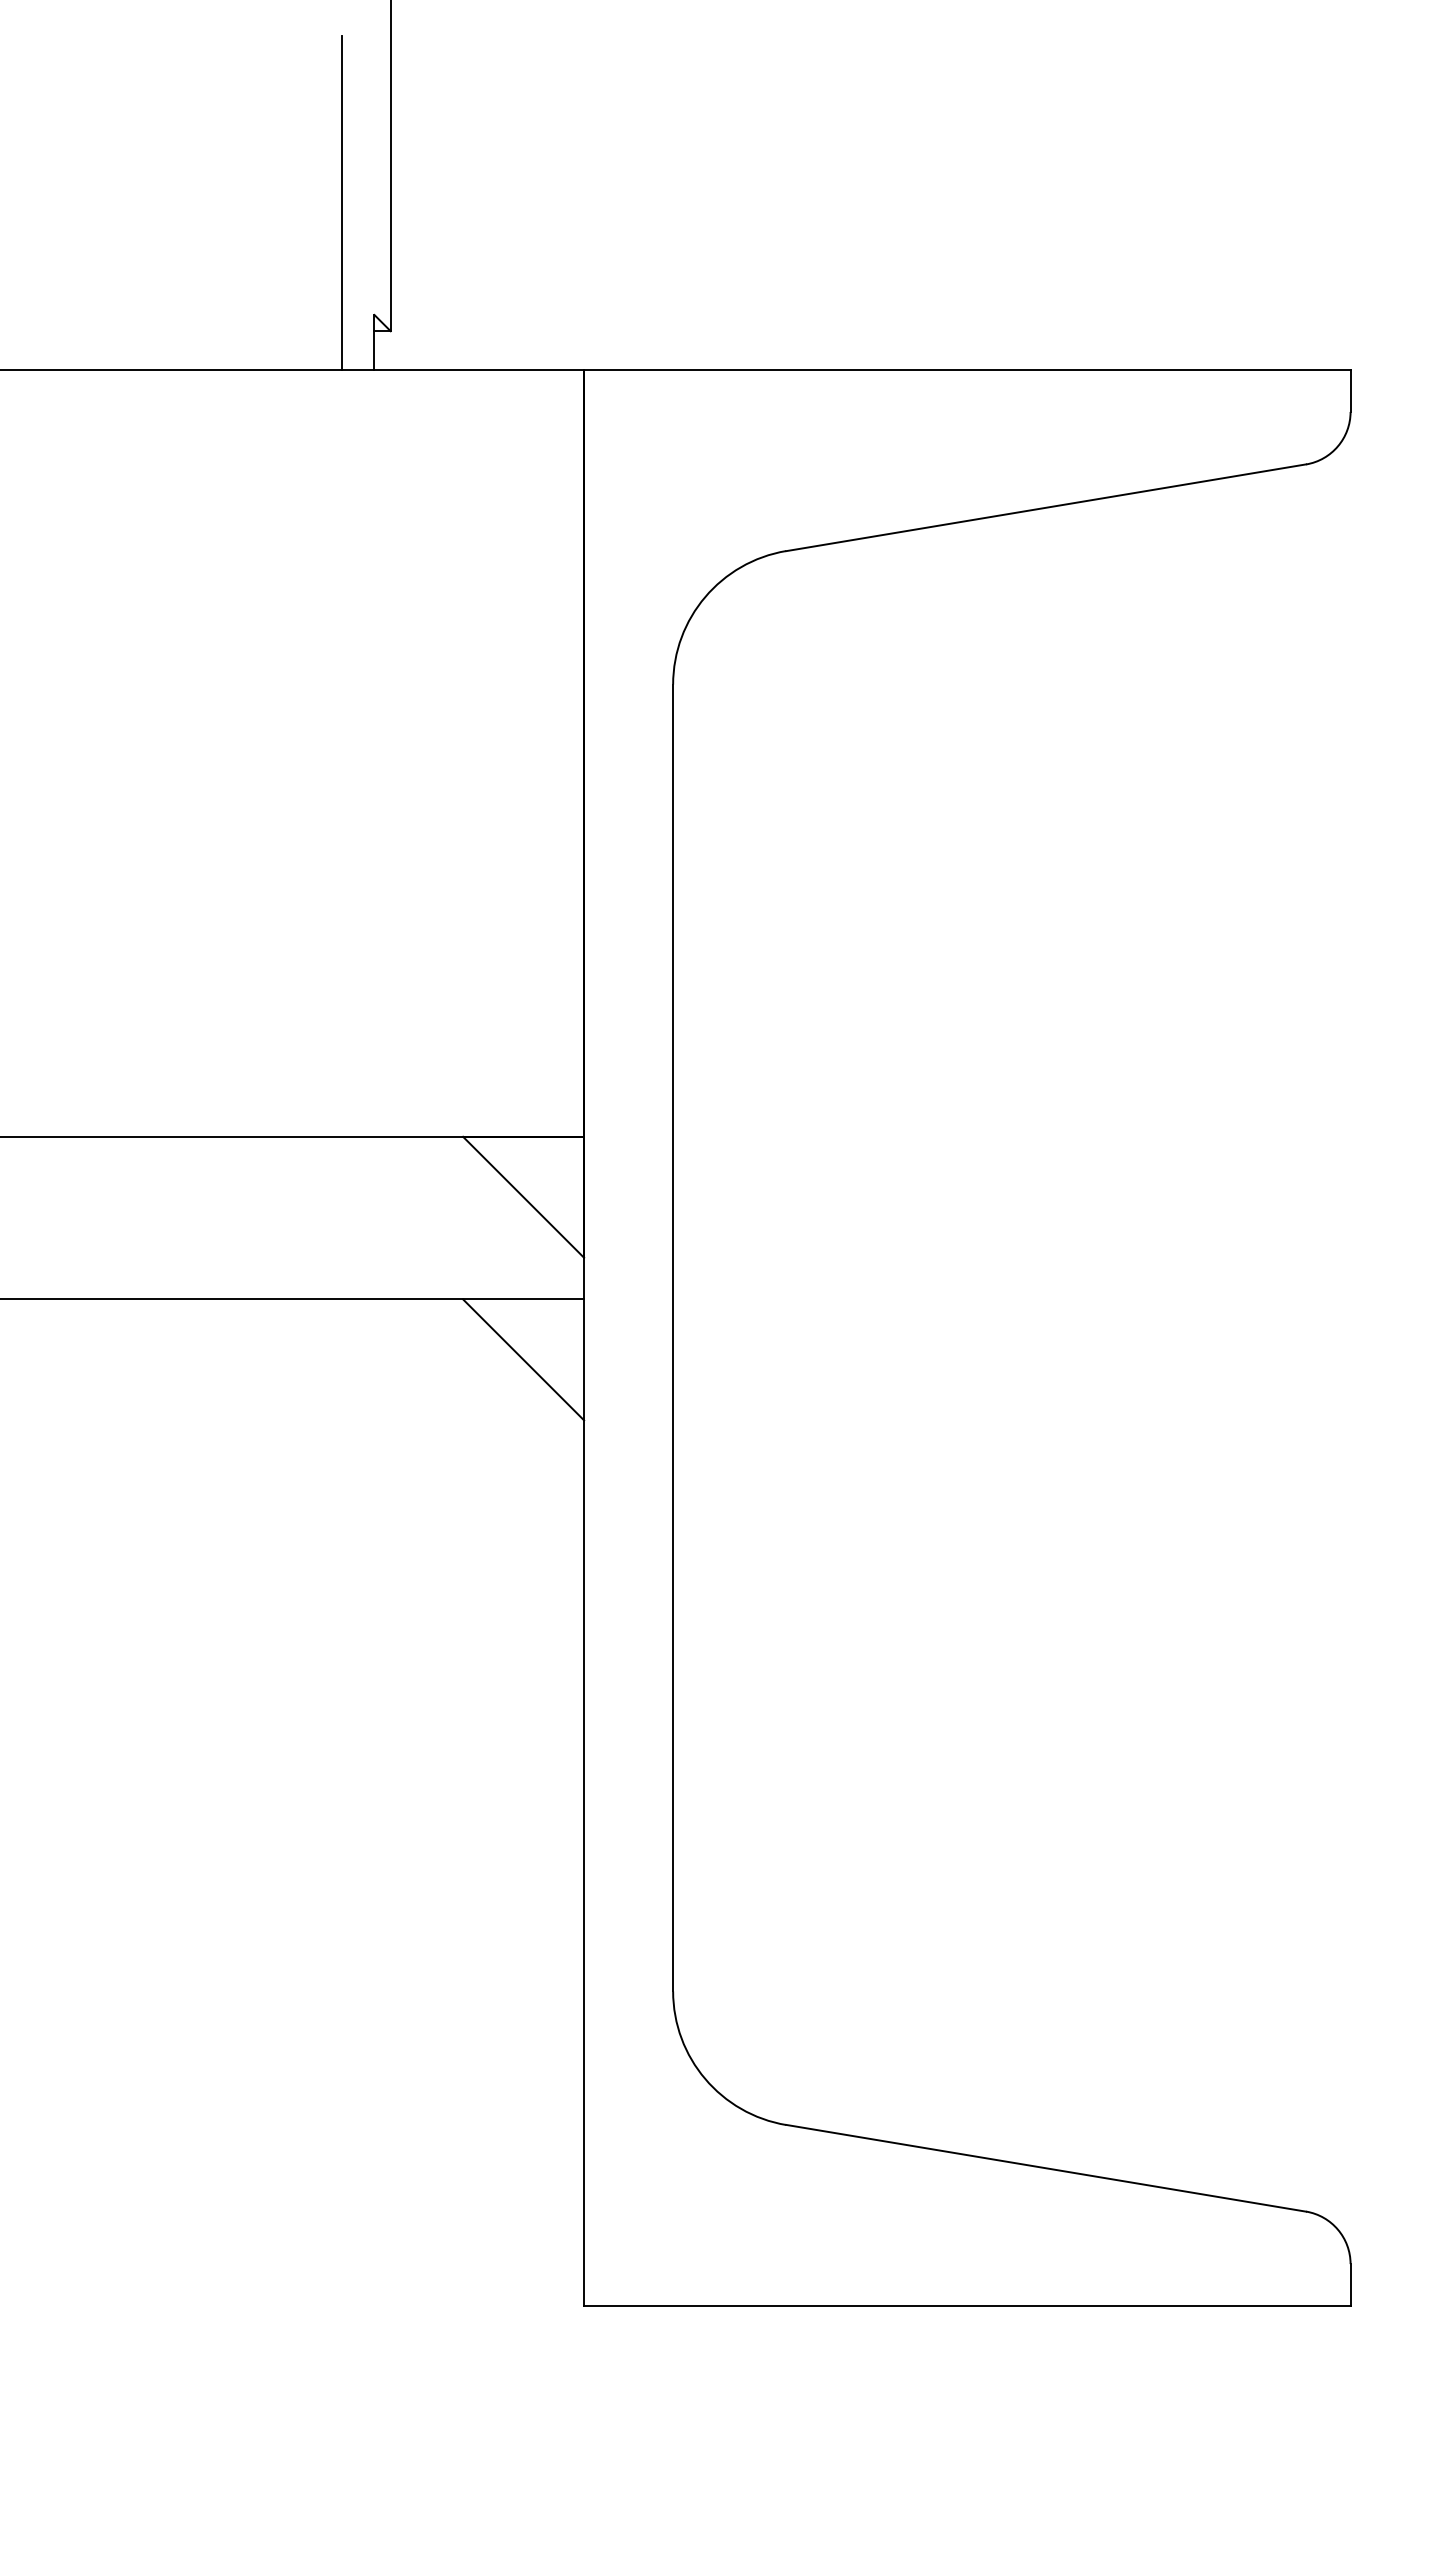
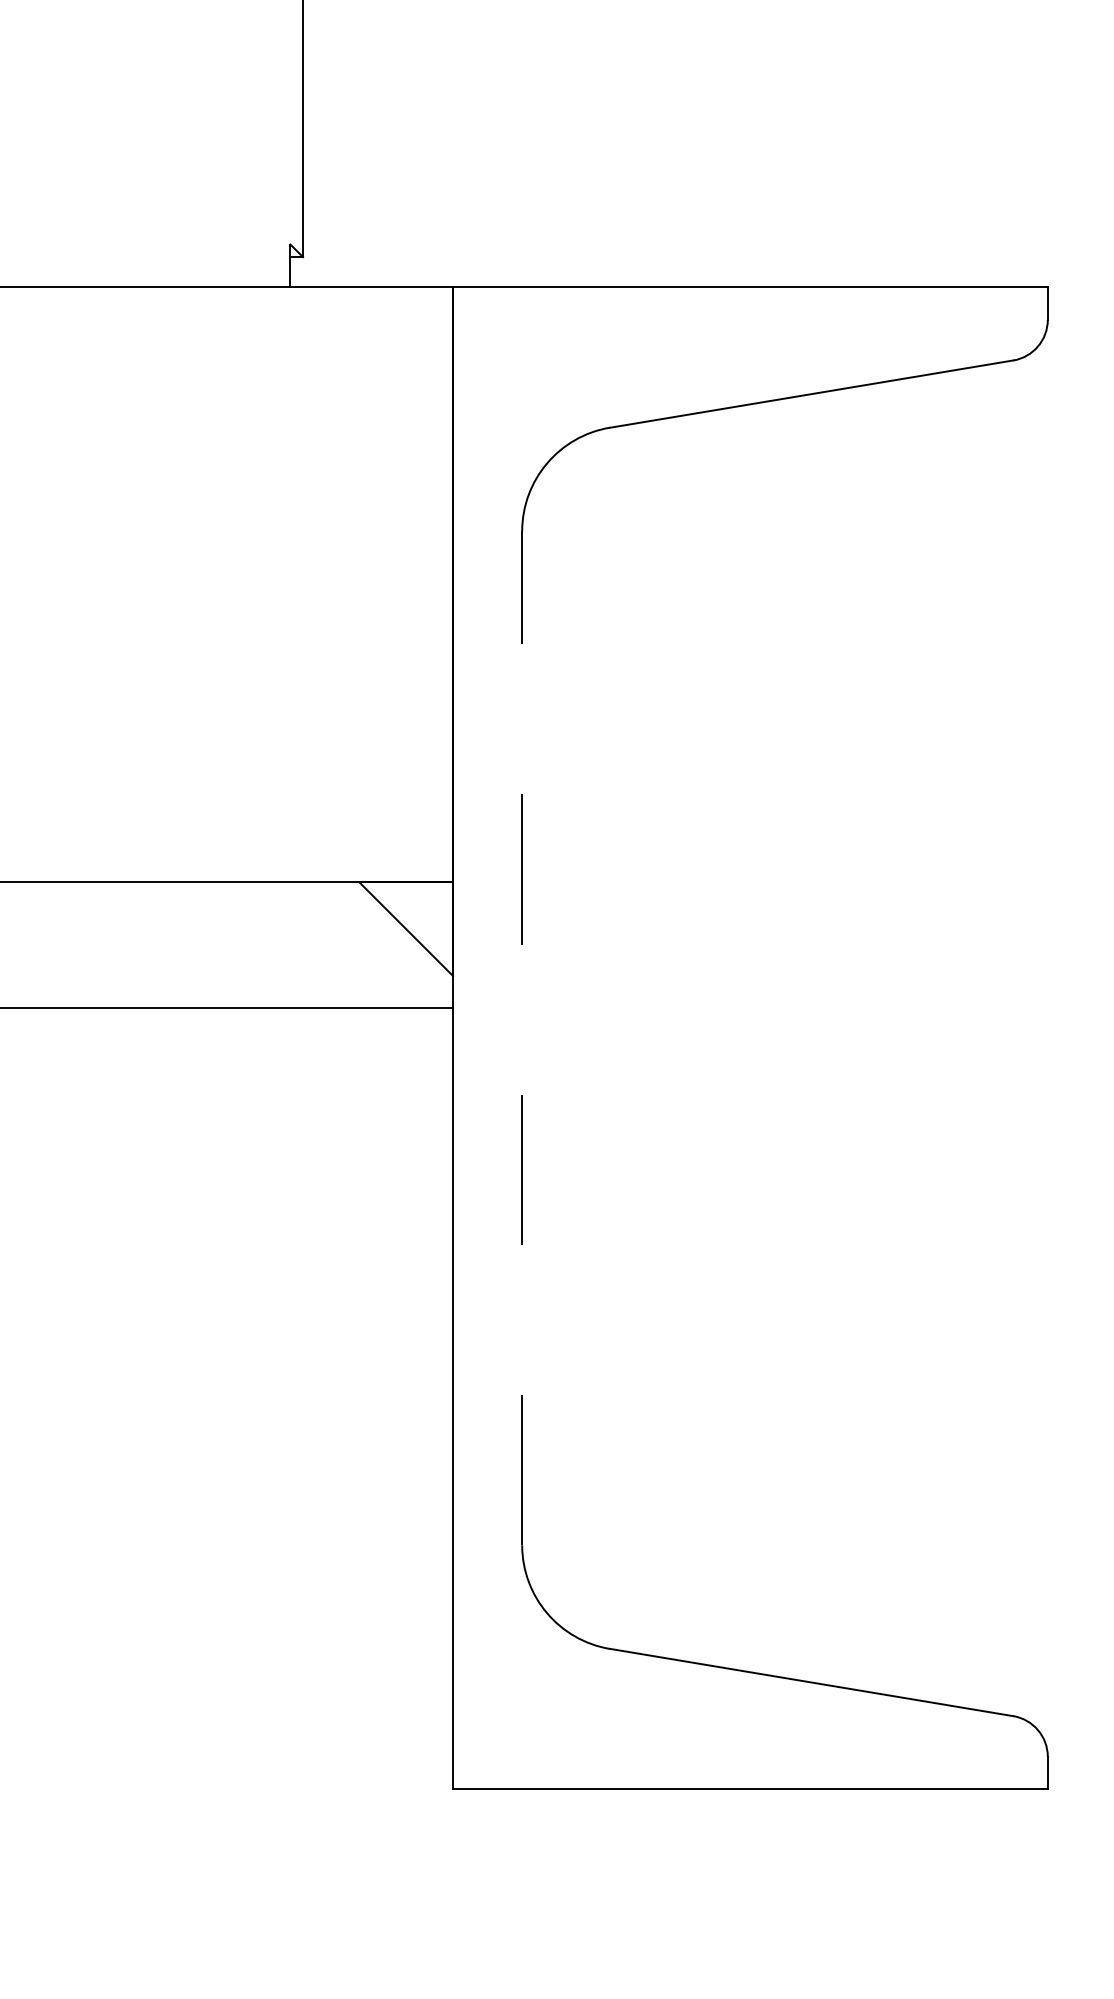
line: (342, 203) -> (265, 158), removed
line: (673, 1337) -> (522, 1037), solid -> dashed
line: (523, 1359) -> (406, 1054), removed

